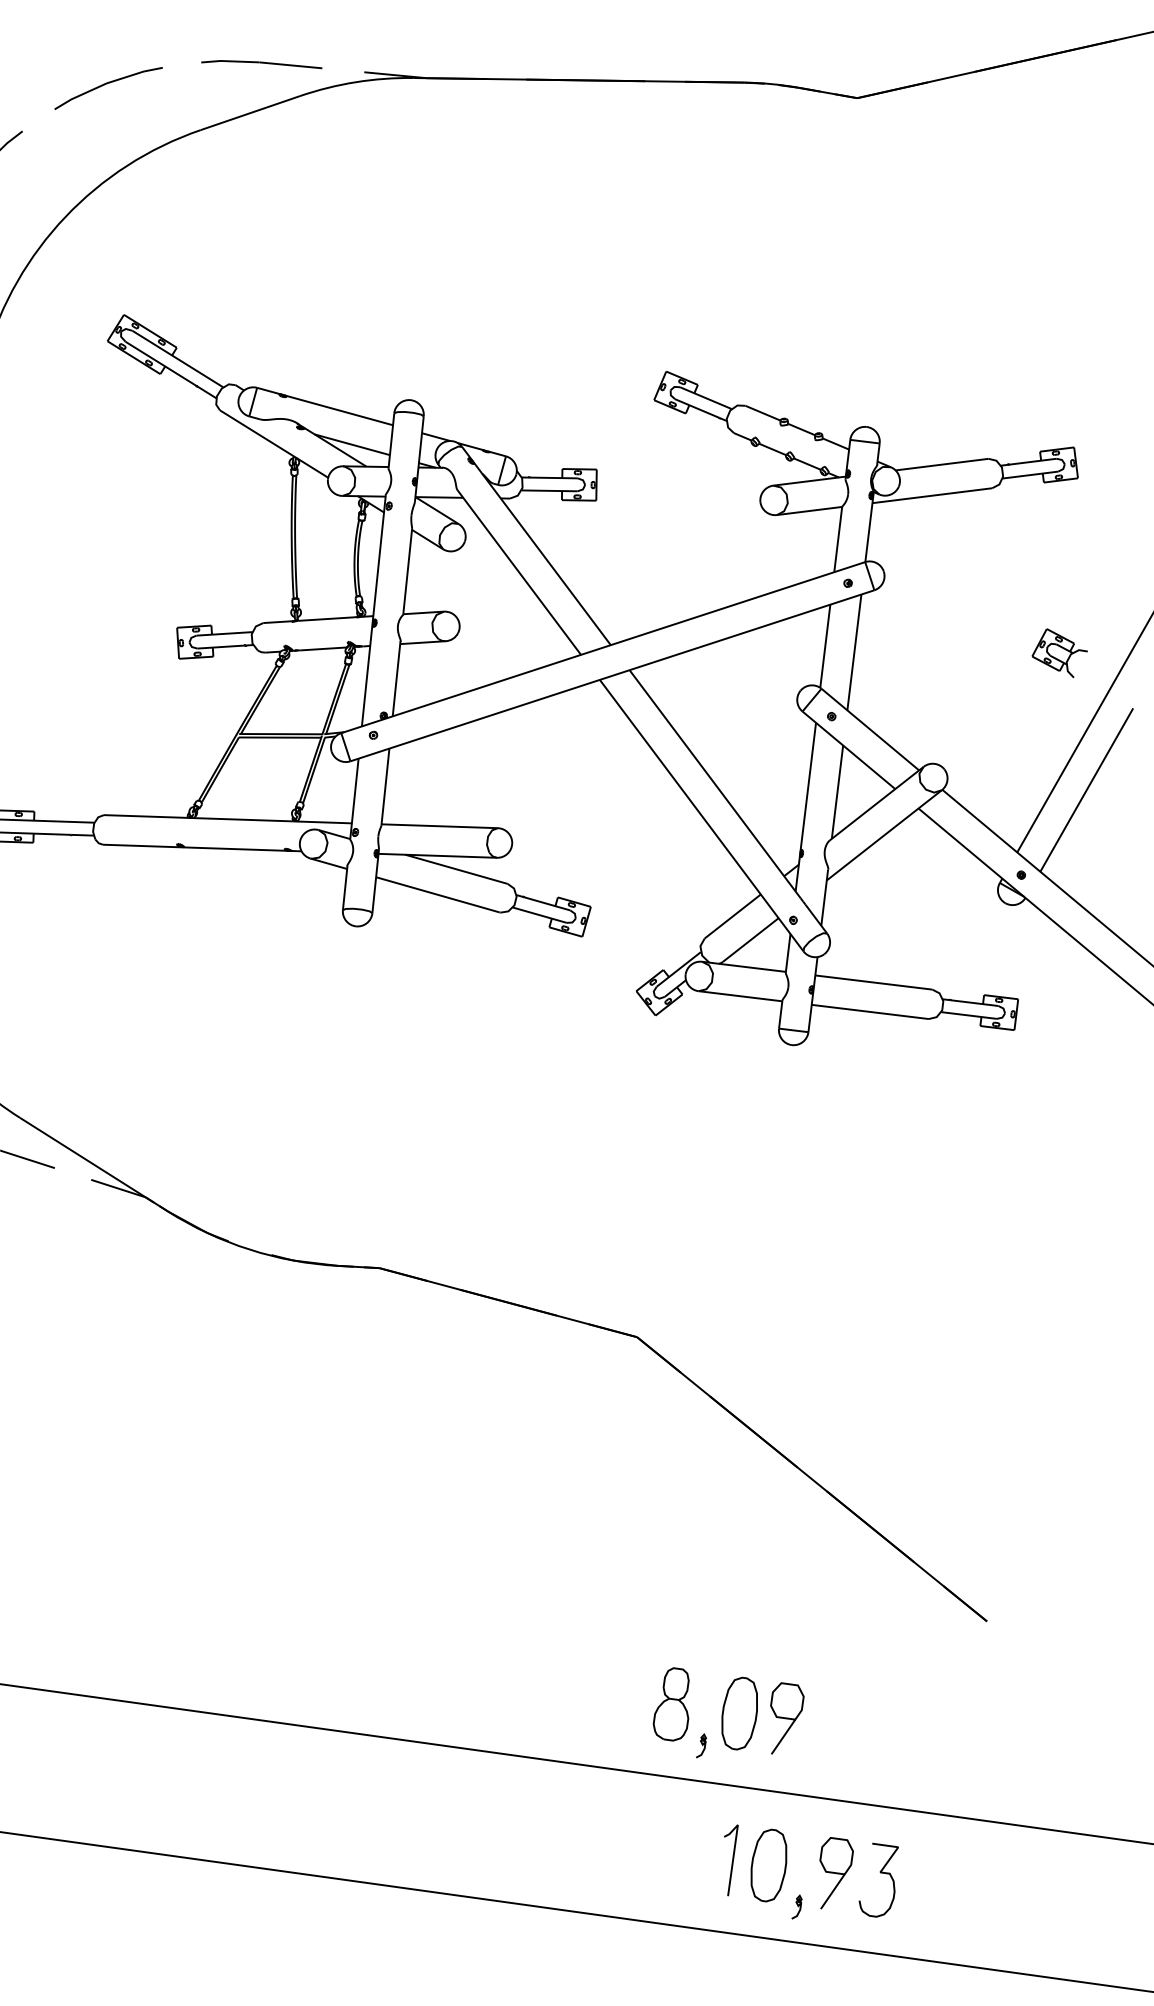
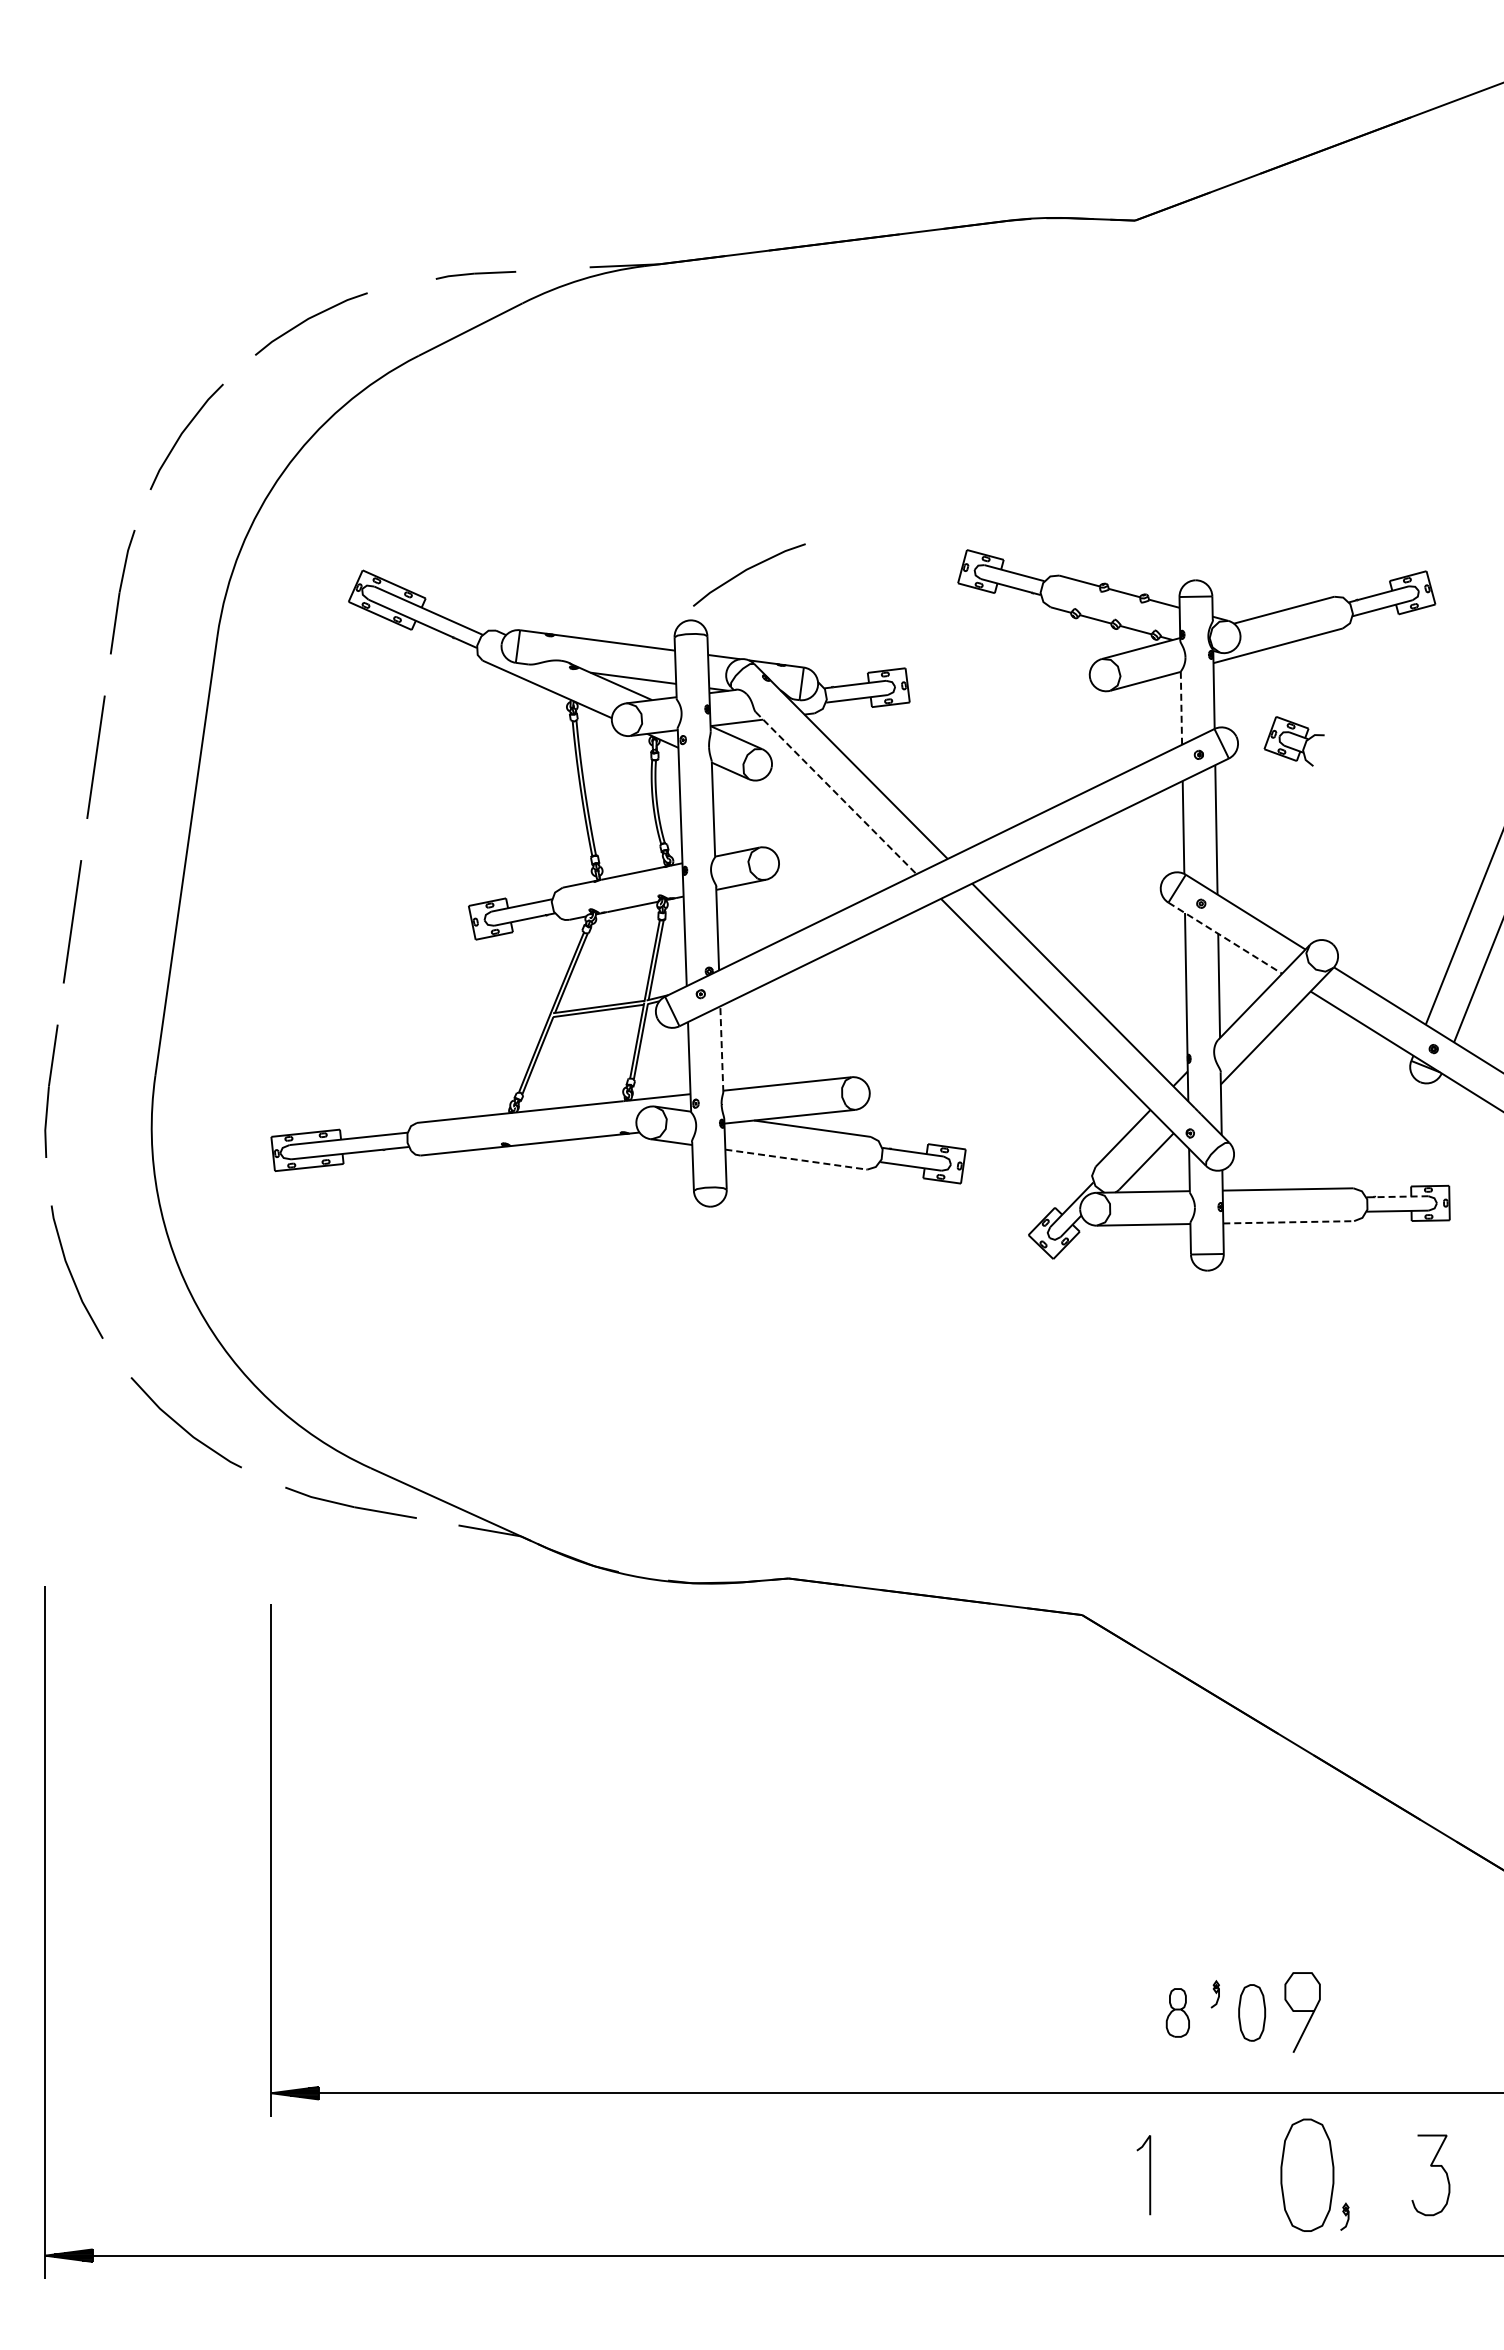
part: (261, 65) -> (475, 275), size x0.6
line: (467, 362) -> (747, 570), added
line: (838, 539) -> (1181, 708), solid -> dashed
line: (519, 572) -> (836, 793), solid -> dashed
part: (1059, 653) -> (1293, 741), moved
line: (849, 750) -> (1225, 938), solid -> dashed
line: (385, 787) -> (721, 1049), solid -> dashed
line: (438, 894) -> (796, 1159), solid -> dashed
line: (974, 1002) -> (1401, 1196), solid -> dashed
line: (871, 1012) -> (1289, 1222), solid -> dashed
part: (673, 1704) -> (1177, 2012), size x0.6
part: (739, 1713) -> (1251, 2012), size x0.7
part: (700, 1746) -> (1214, 1994), moved
line: (732, 1860) -> (1149, 2175), moved
part: (768, 1865) -> (1307, 2175), size x1.4
curve: (834, 1873) -> (1380, 2174), removed

